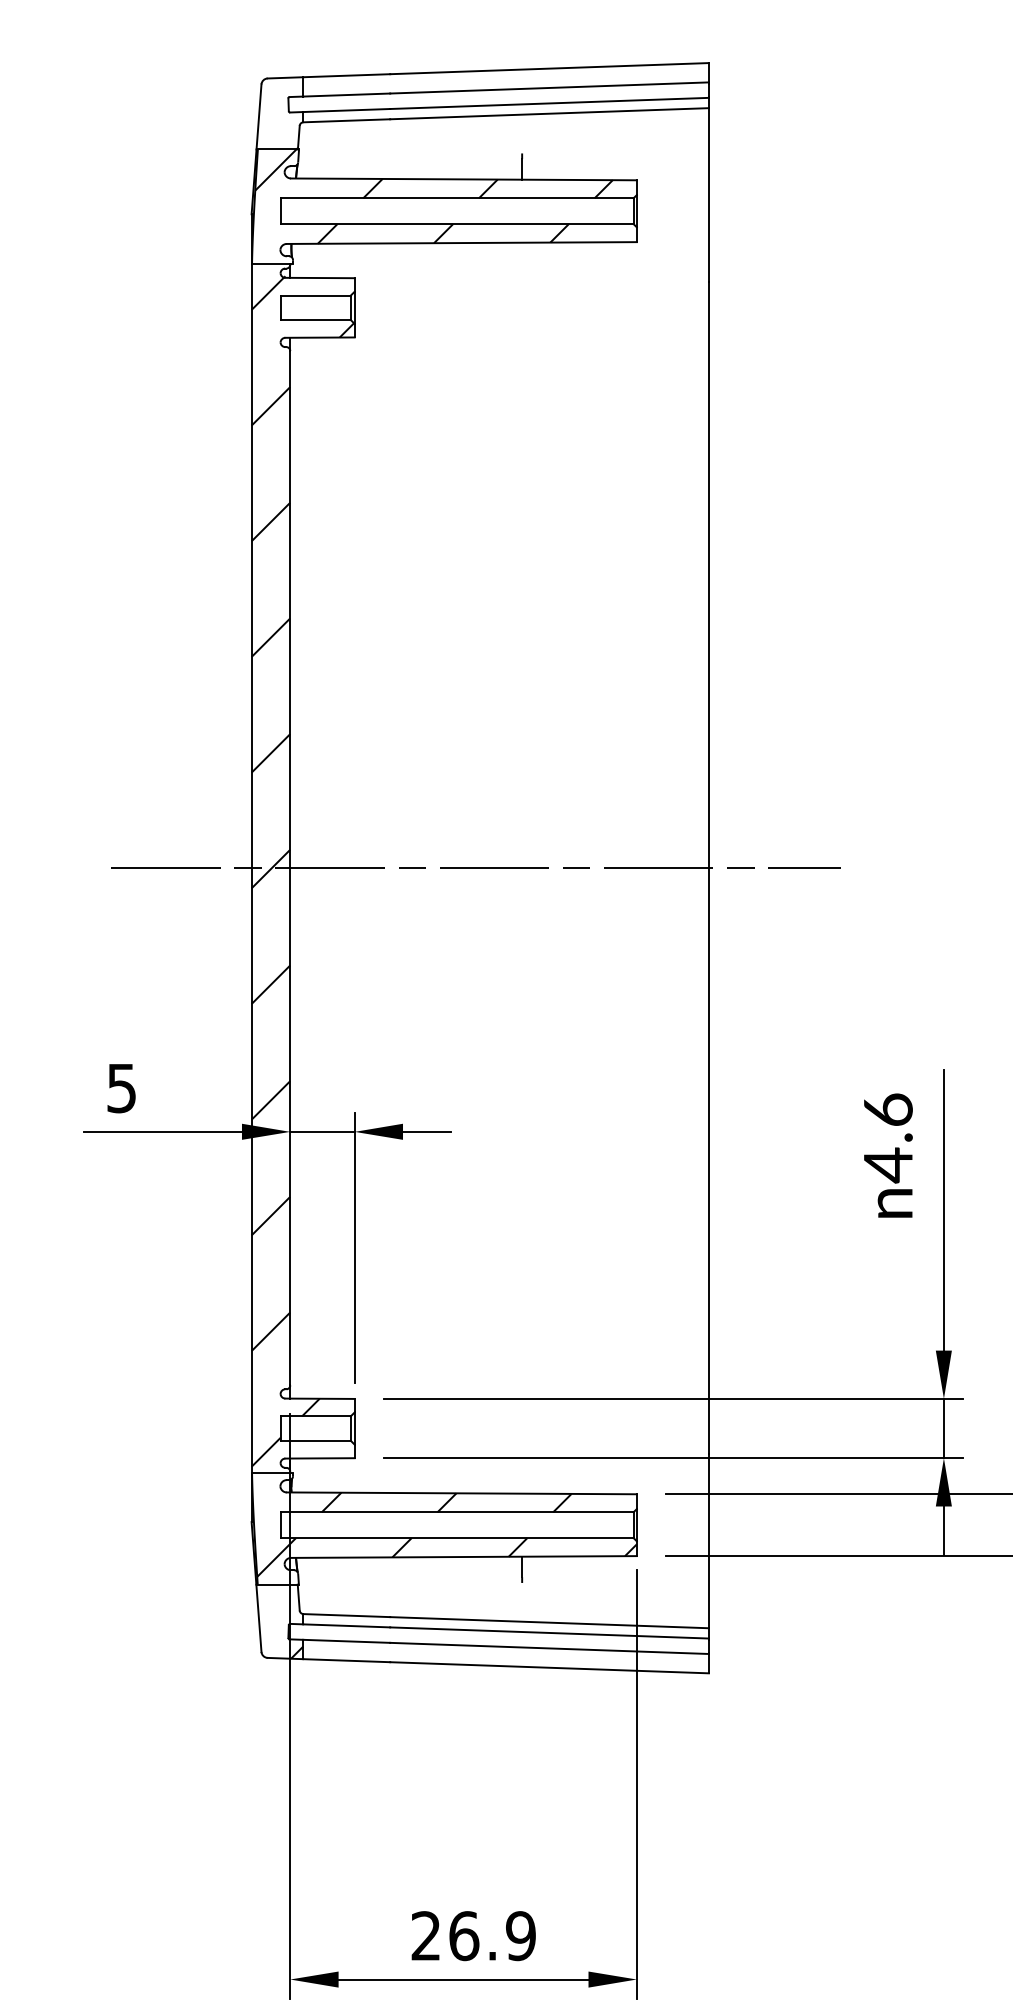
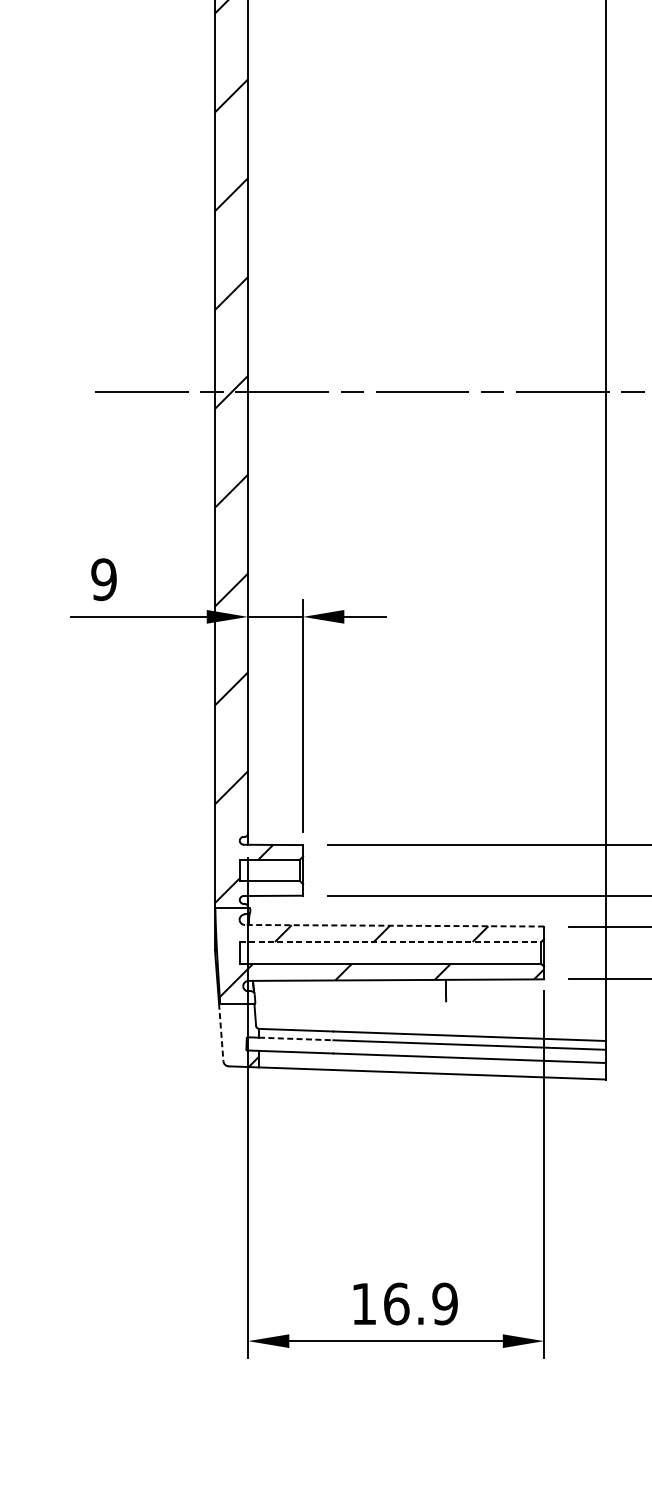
text: (121, 1088) -> (103, 579), 5 -> 9
line: (461, 1493) -> (394, 925), solid -> dashed
line: (457, 1512) -> (390, 942), solid -> dashed
line: (258, 1618) -> (220, 1032), solid -> dashed
line: (346, 1625) -> (296, 1038), solid -> dashed
text: (425, 1935) -> (363, 1303), 26.9 -> 16.9

